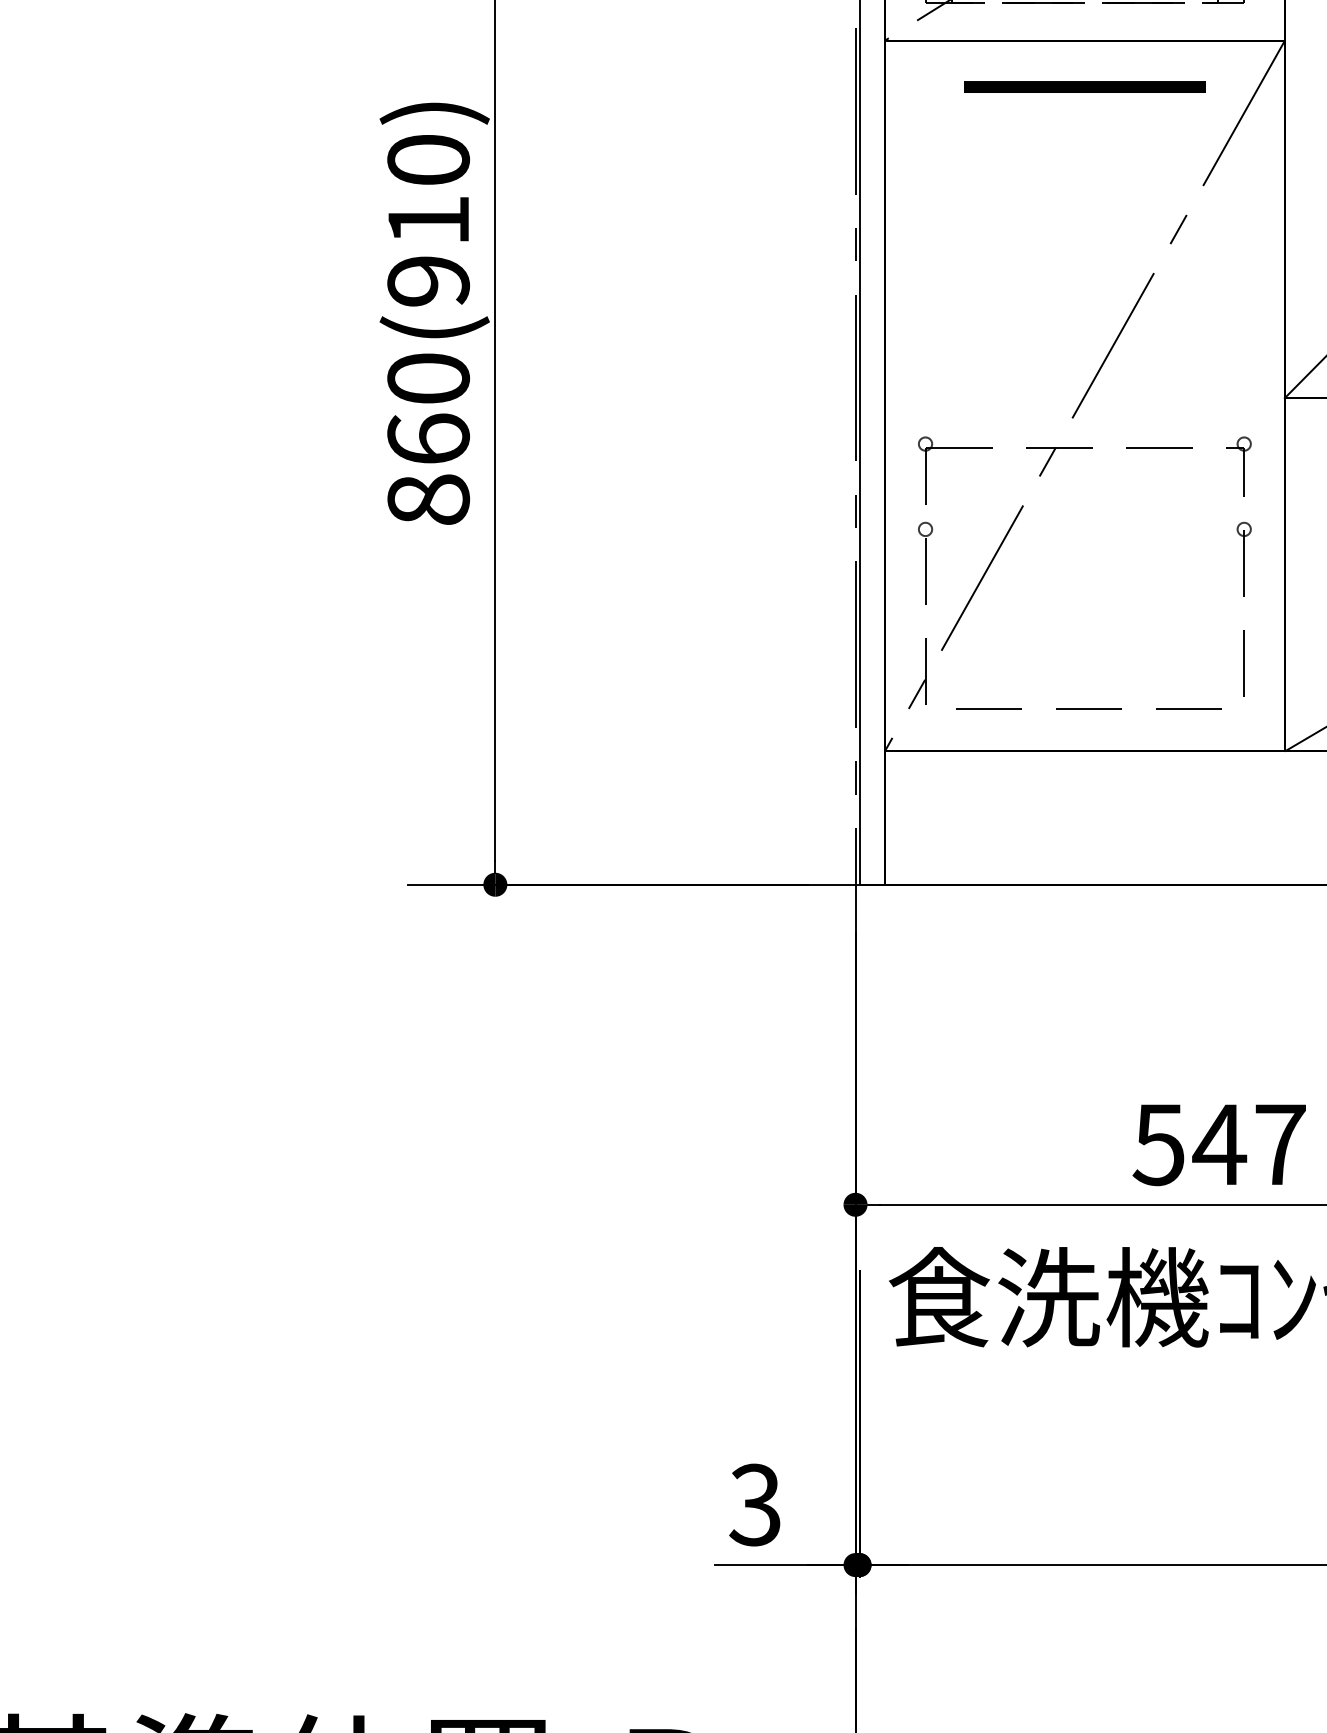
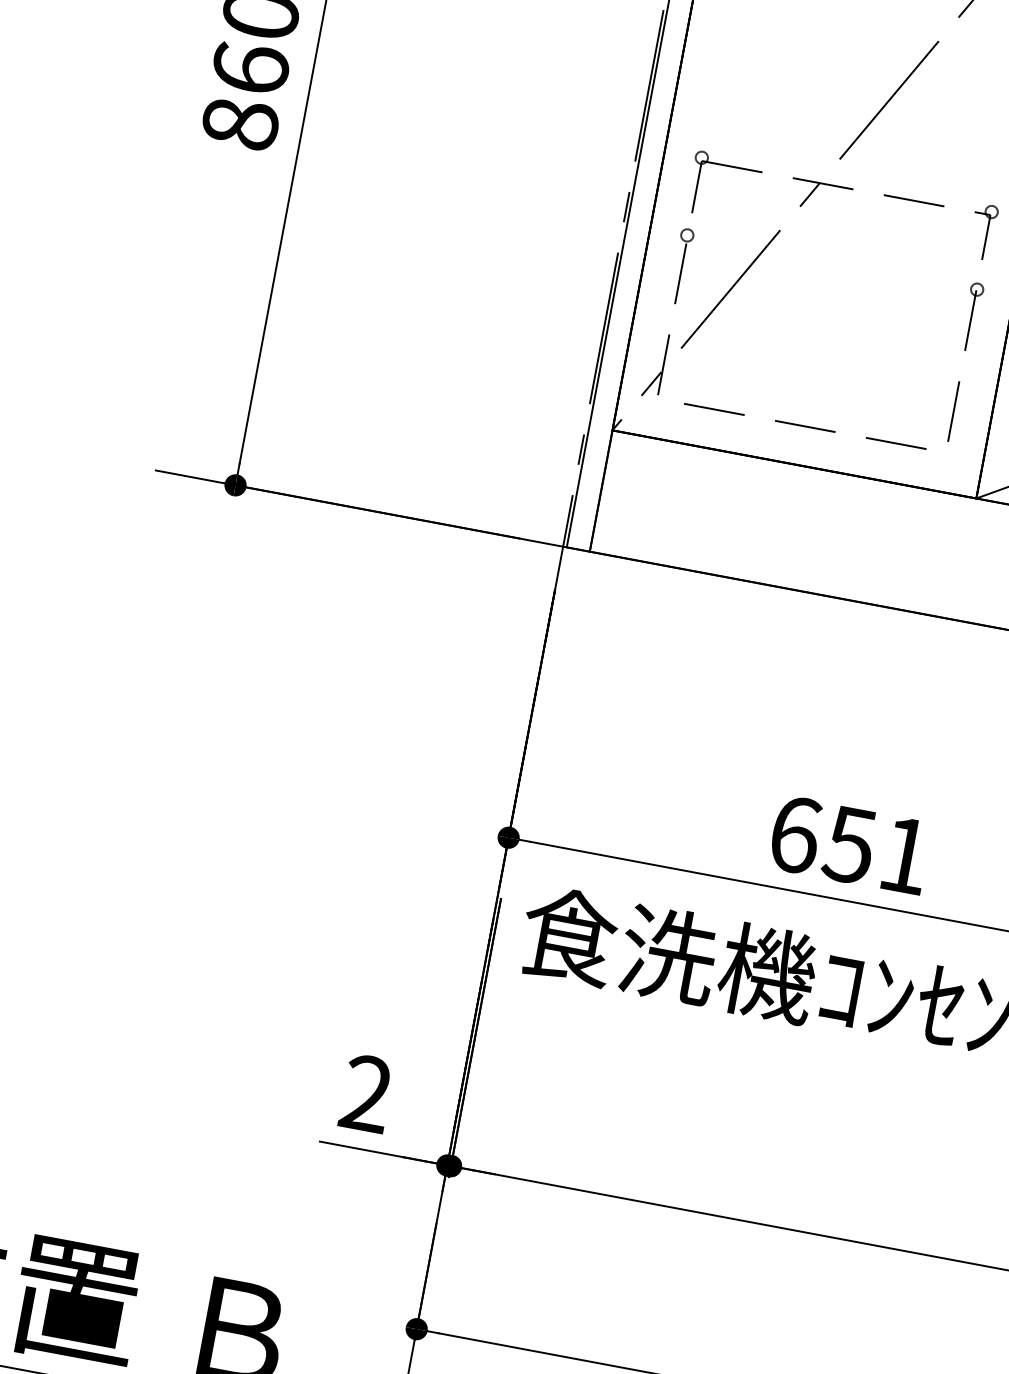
text: (1218, 1144) -> (849, 844), 547 -> 651
text: (754, 1505) -> (365, 1094), 3 -> 2

